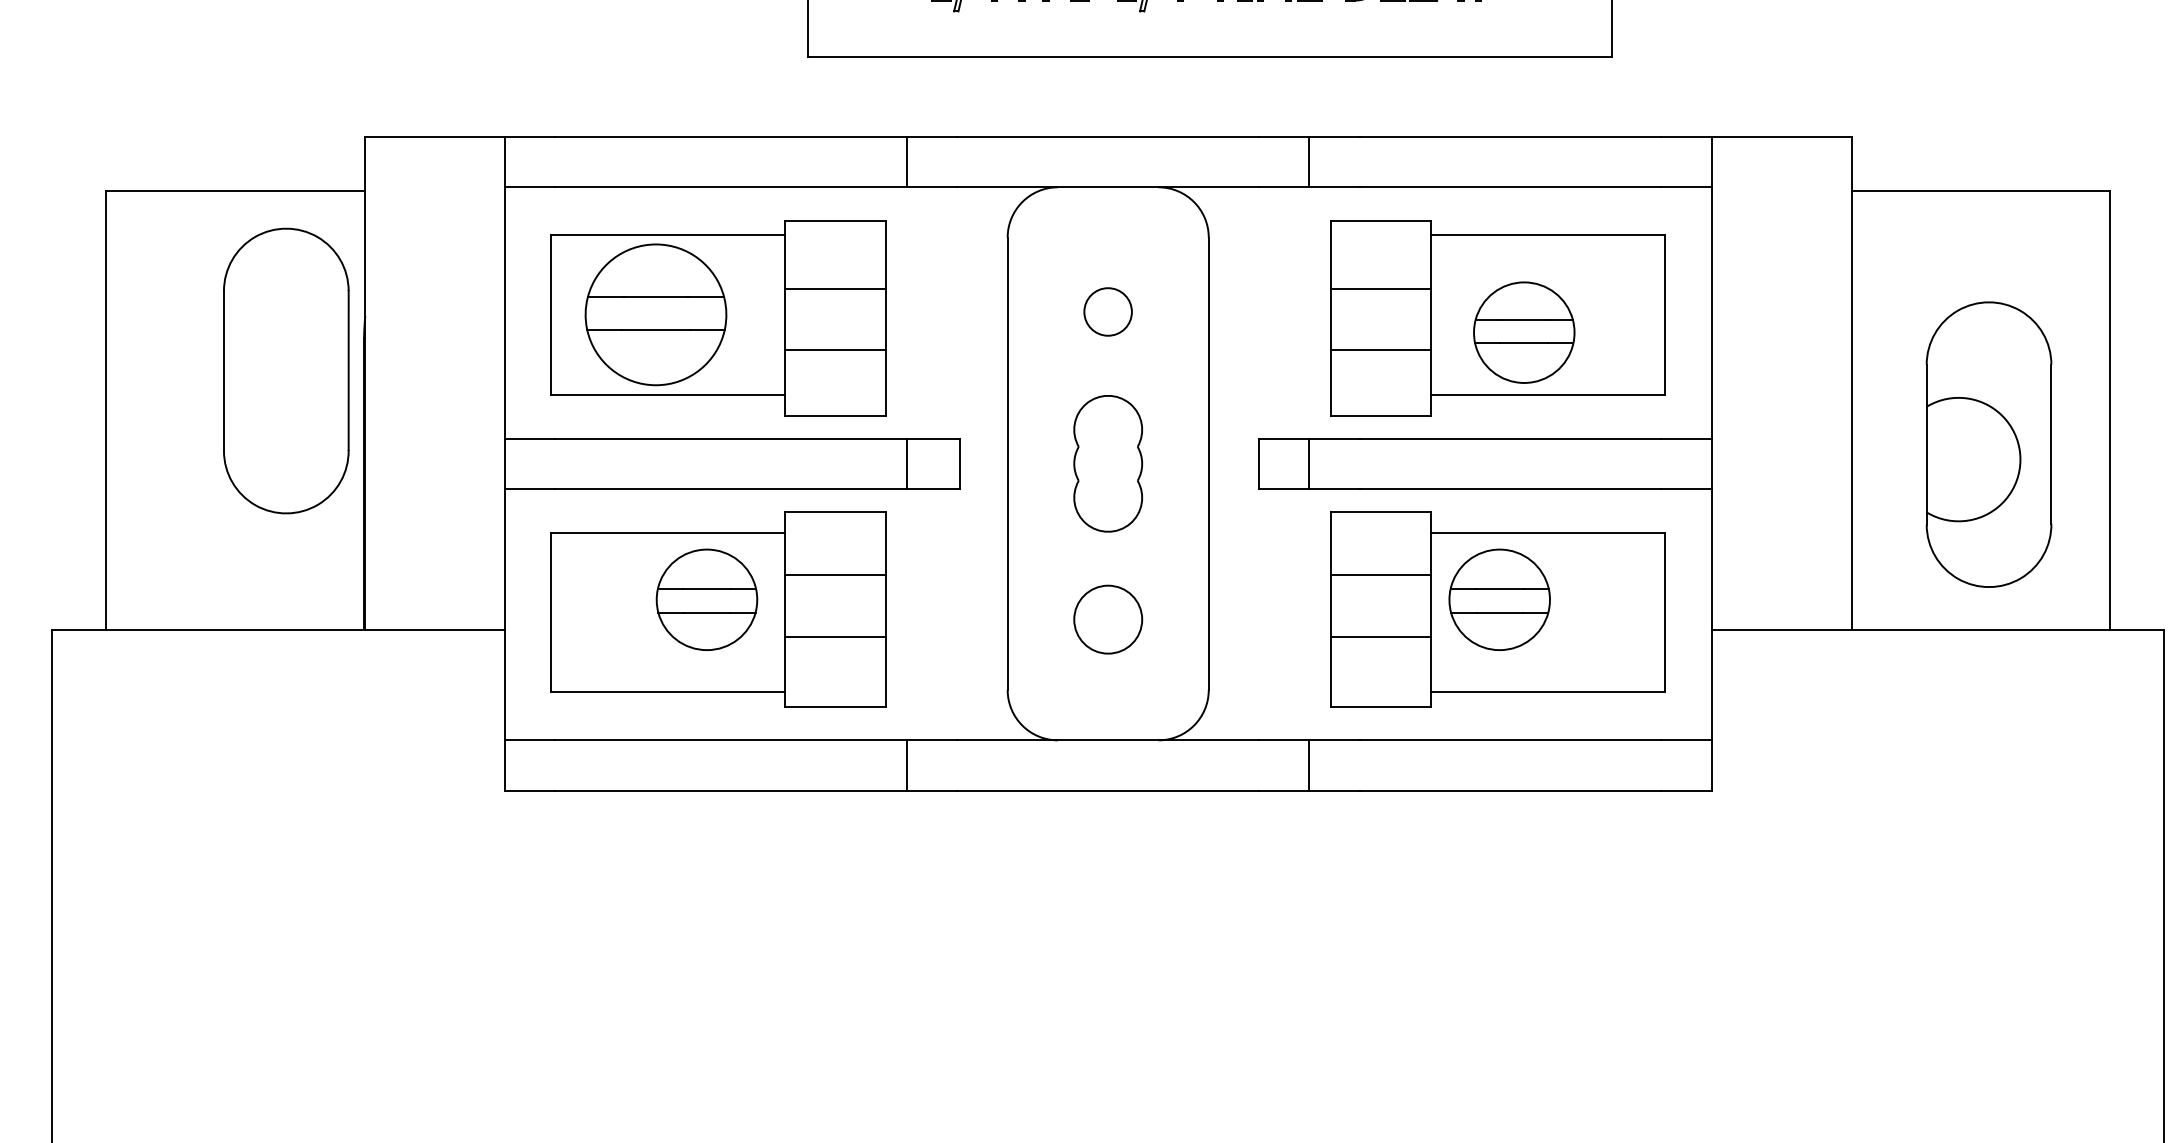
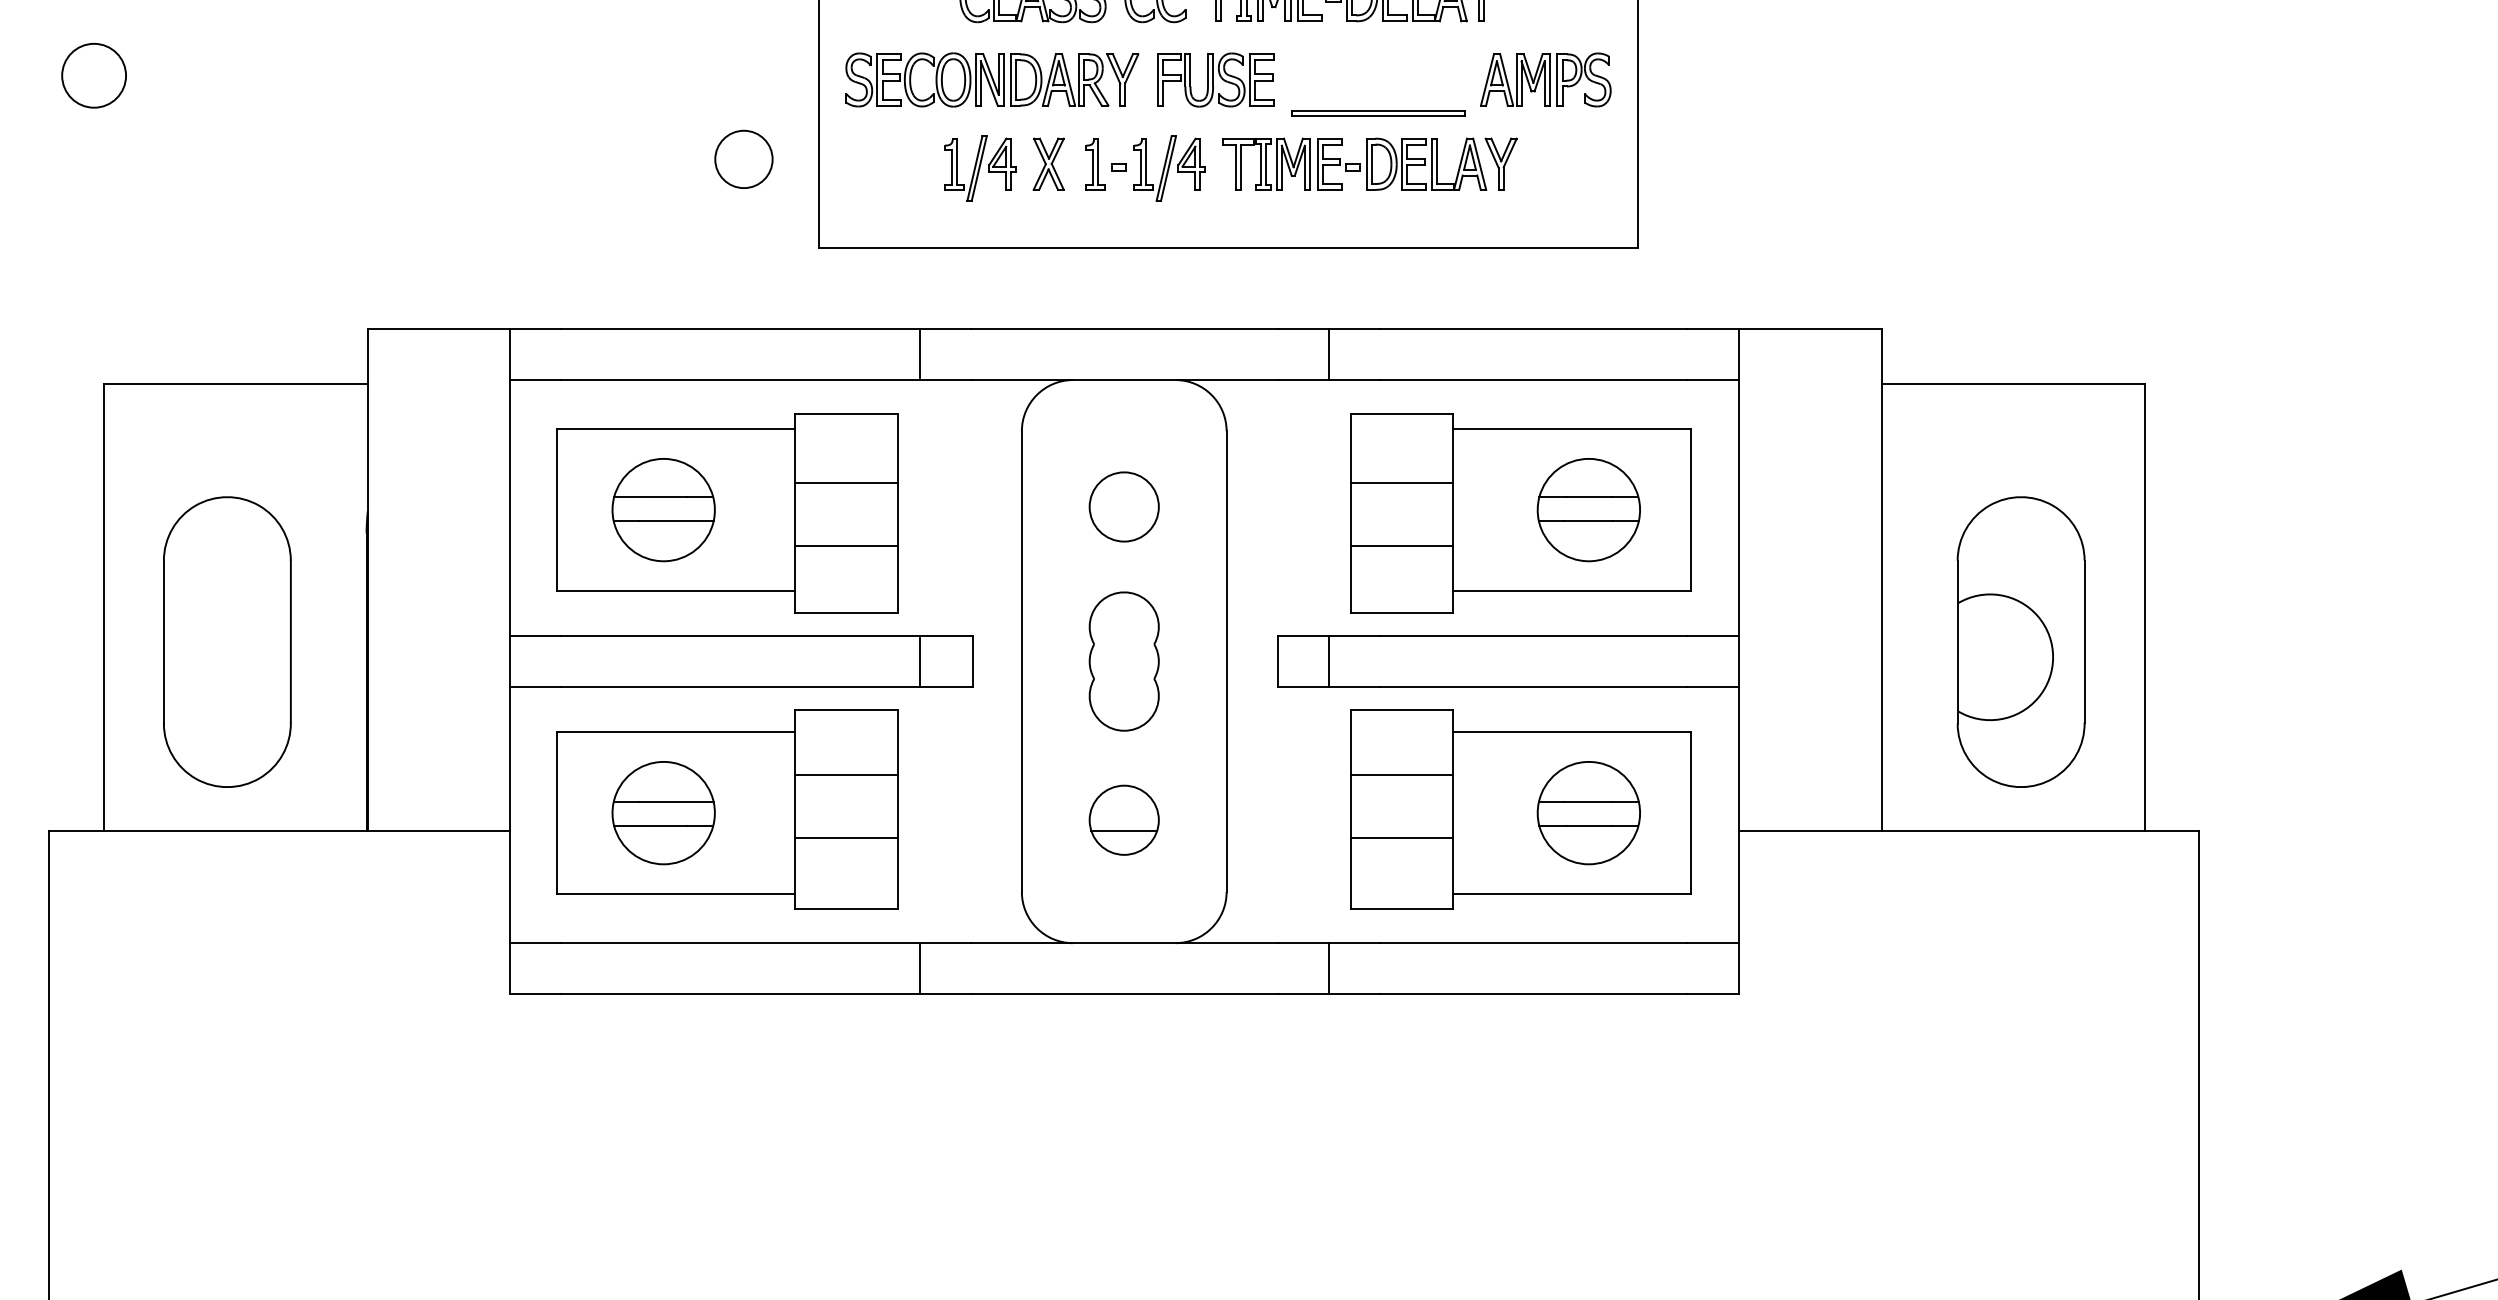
circle: (1107, 311) -> (1123, 506), size x1.43
part: (655, 315) -> (663, 510), size x0.71
part: (1523, 333) -> (1588, 510), moved
part: (286, 370) -> (227, 641), moved
part: (706, 600) -> (663, 813), moved
part: (1499, 600) -> (1588, 813), moved
line: (1108, 629) -> (1124, 830), added

